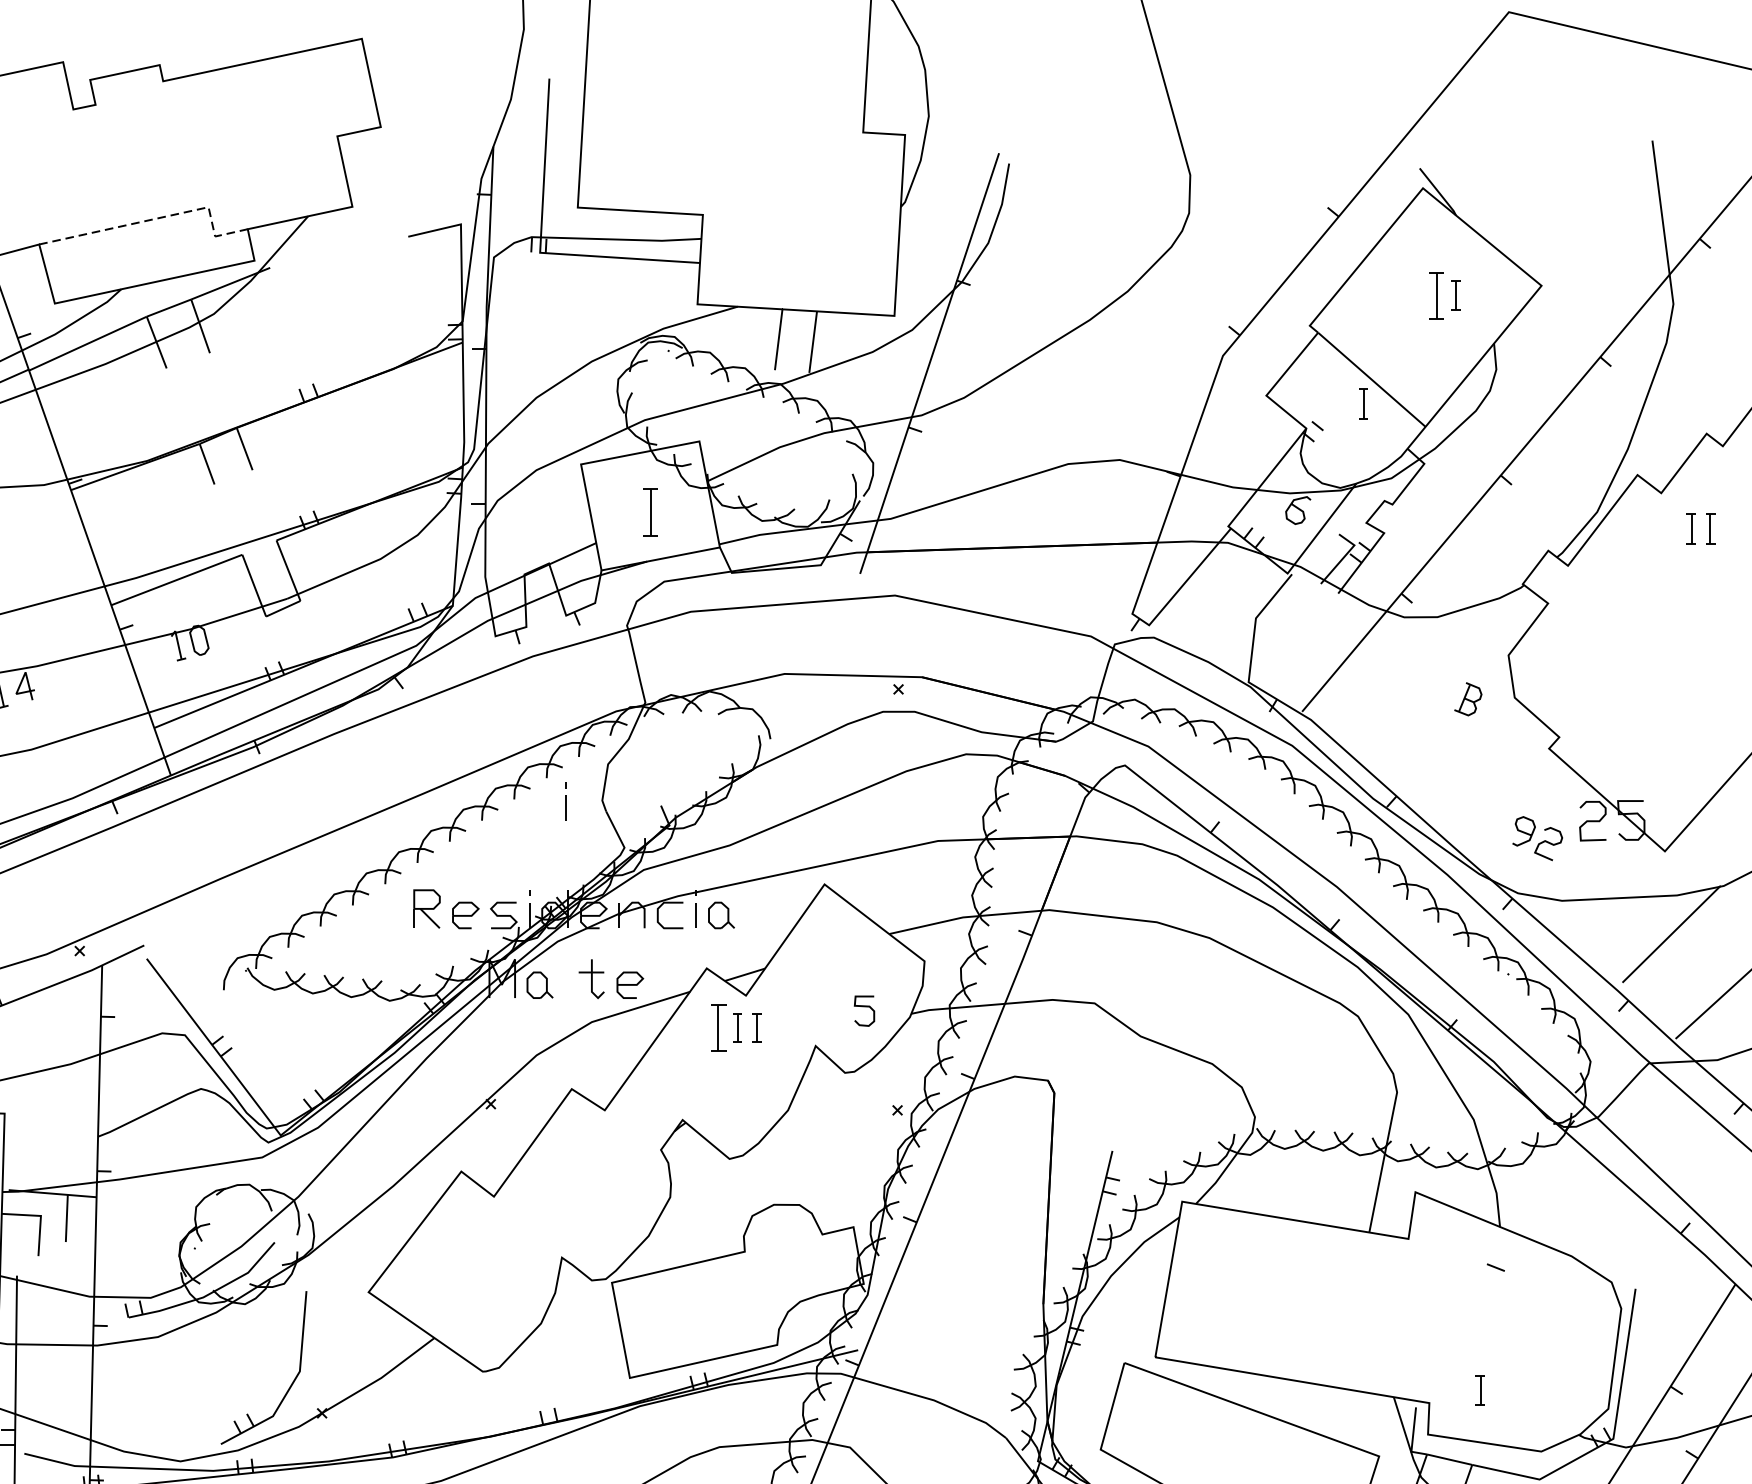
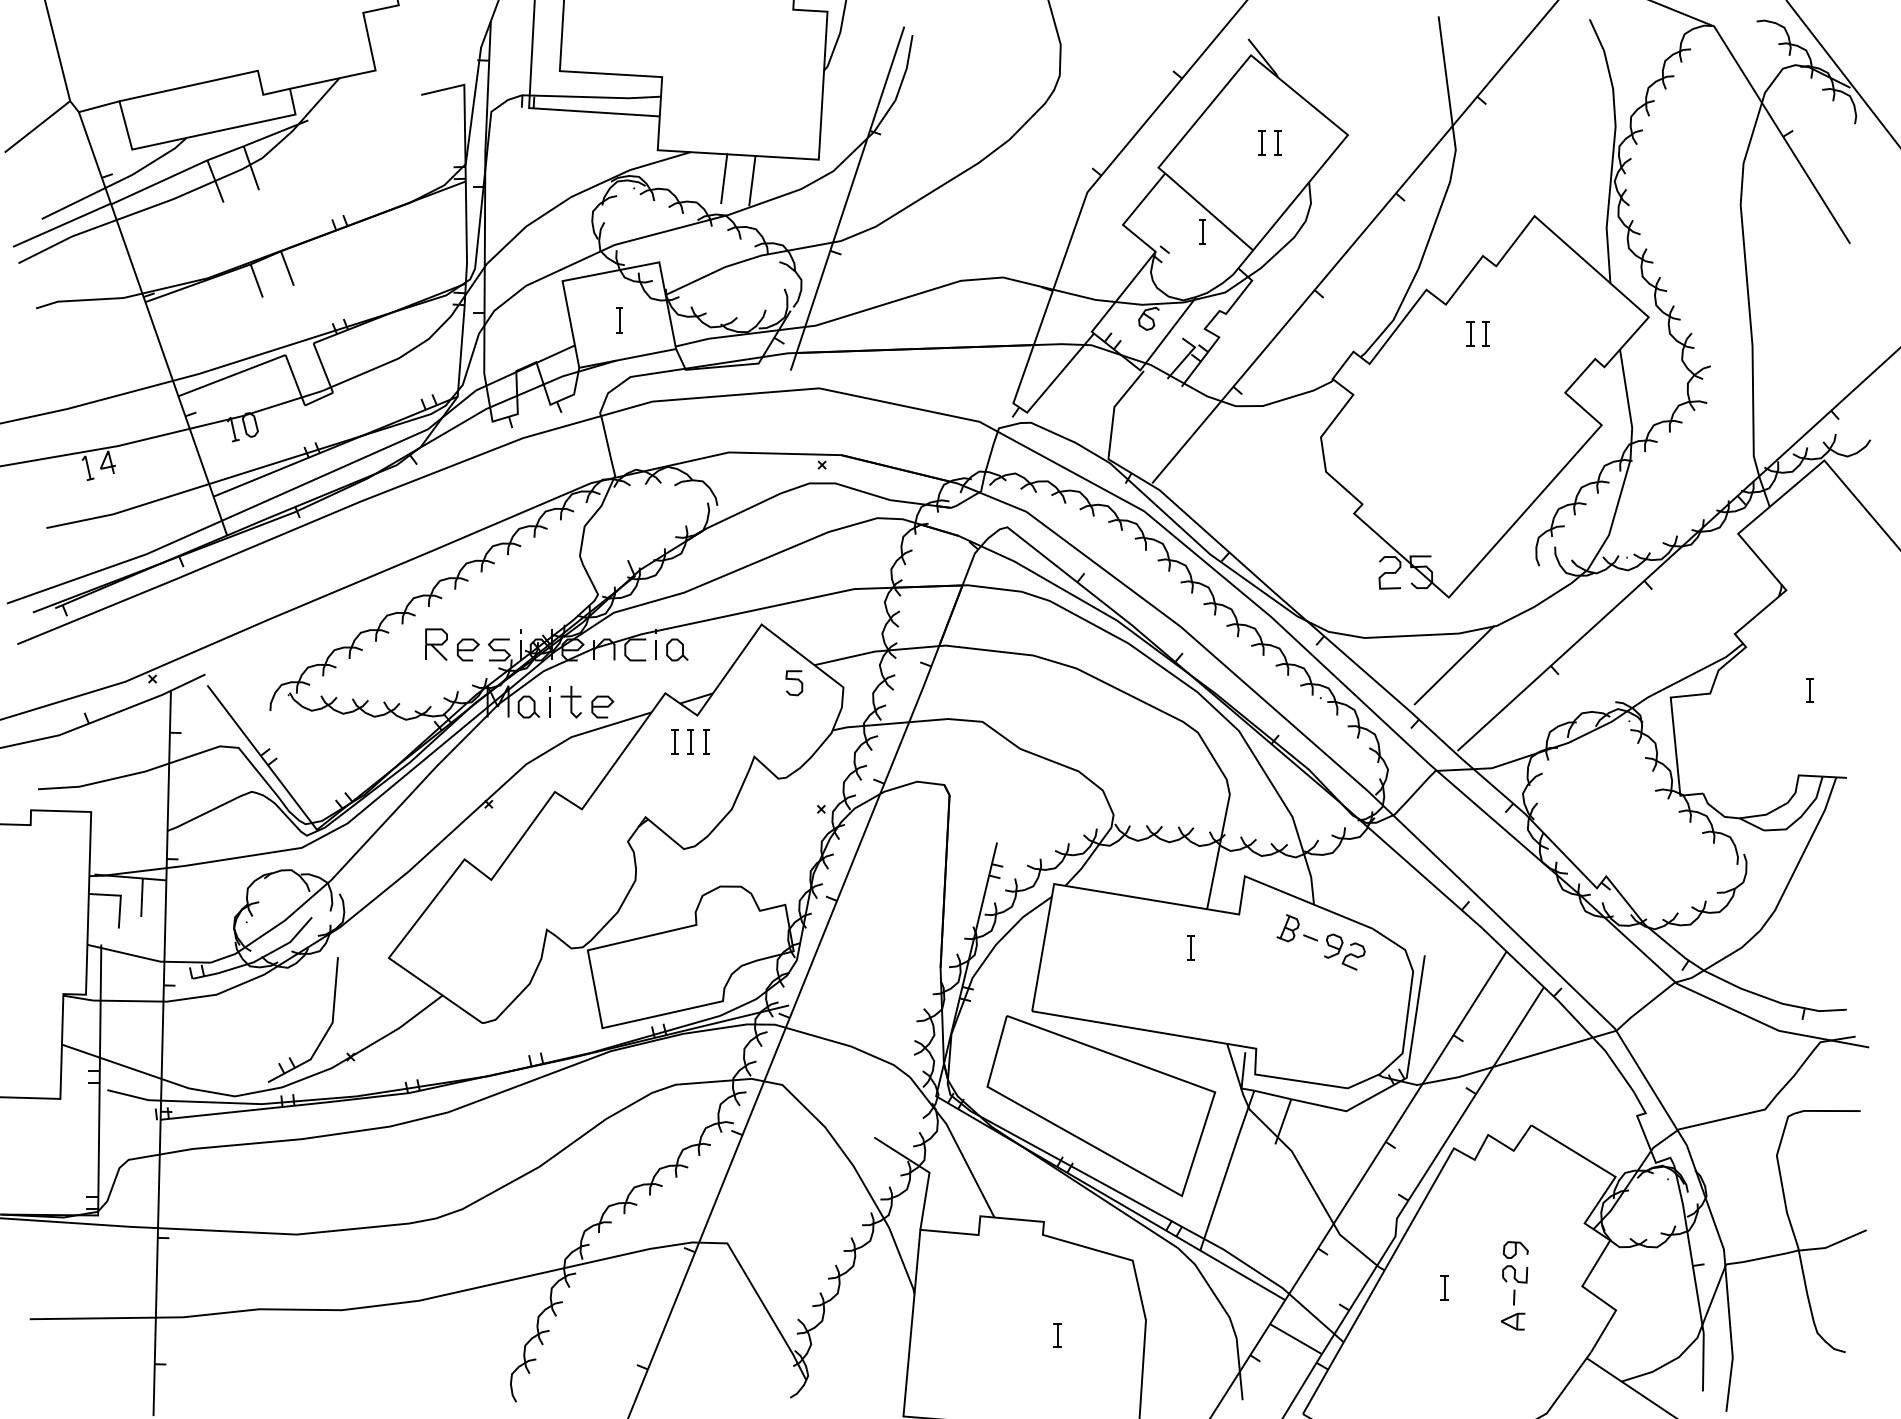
line: (157, 219) -> (216, 80), dashed -> solid
part: (1435, 294) -> (1261, 142), size x0.62
part: (650, 512) -> (619, 320), size x0.62
part: (1467, 699) -> (1287, 928), moved
line: (565, 801) -> (549, 701), moved
part: (1537, 837) -> (1344, 951), moved
curve: (864, 1007) -> (794, 680), moved
part: (717, 1027) -> (674, 741), size x0.62
part: (1479, 1389) -> (1190, 947), moved

